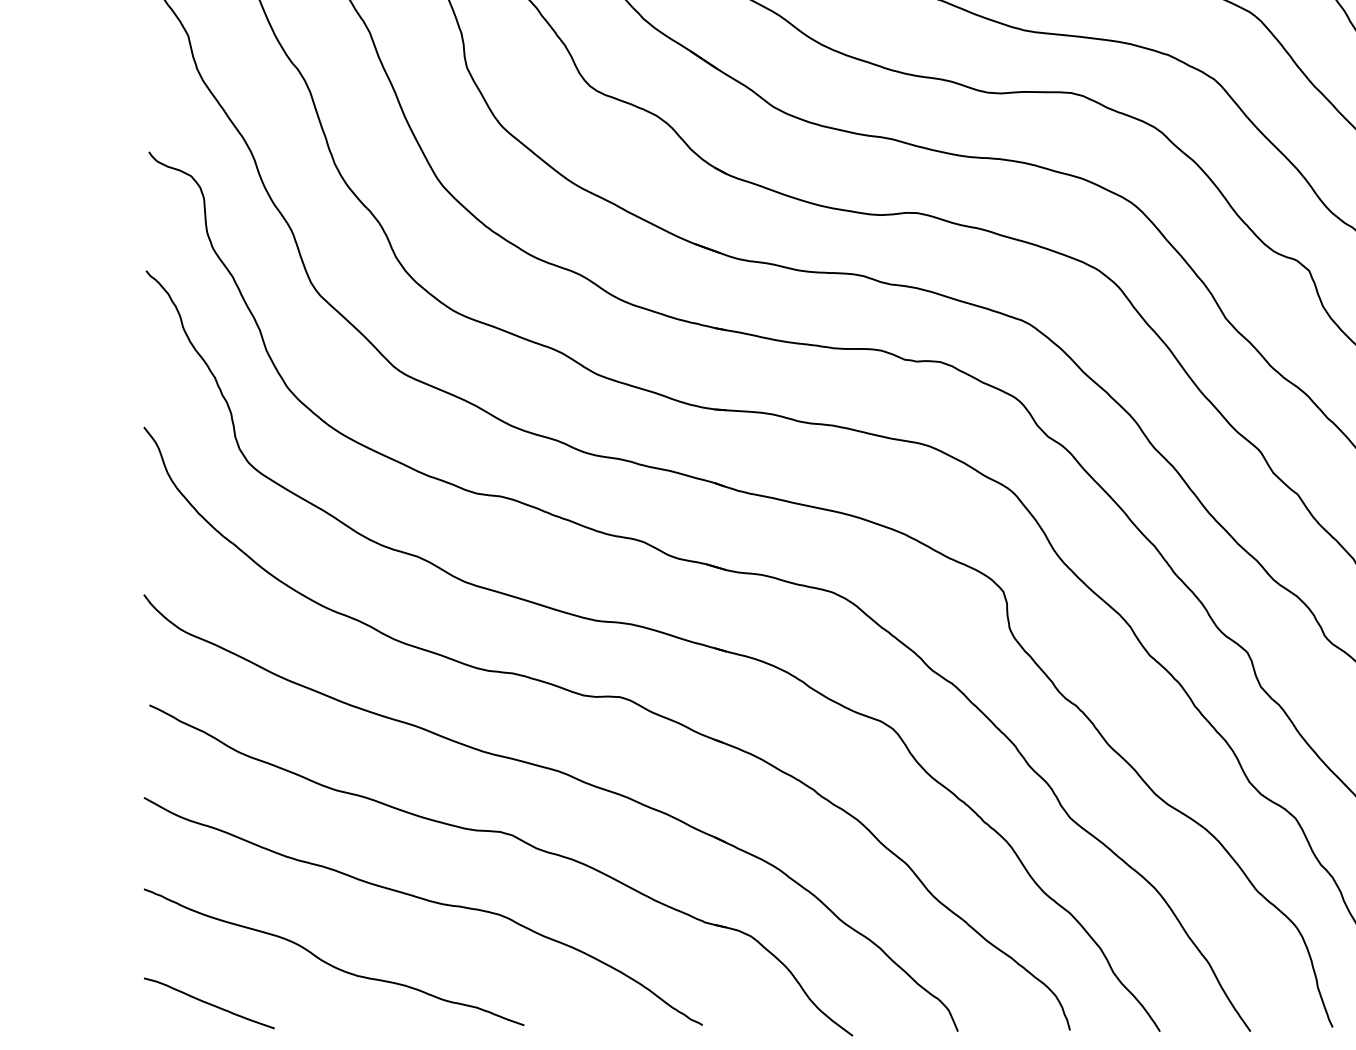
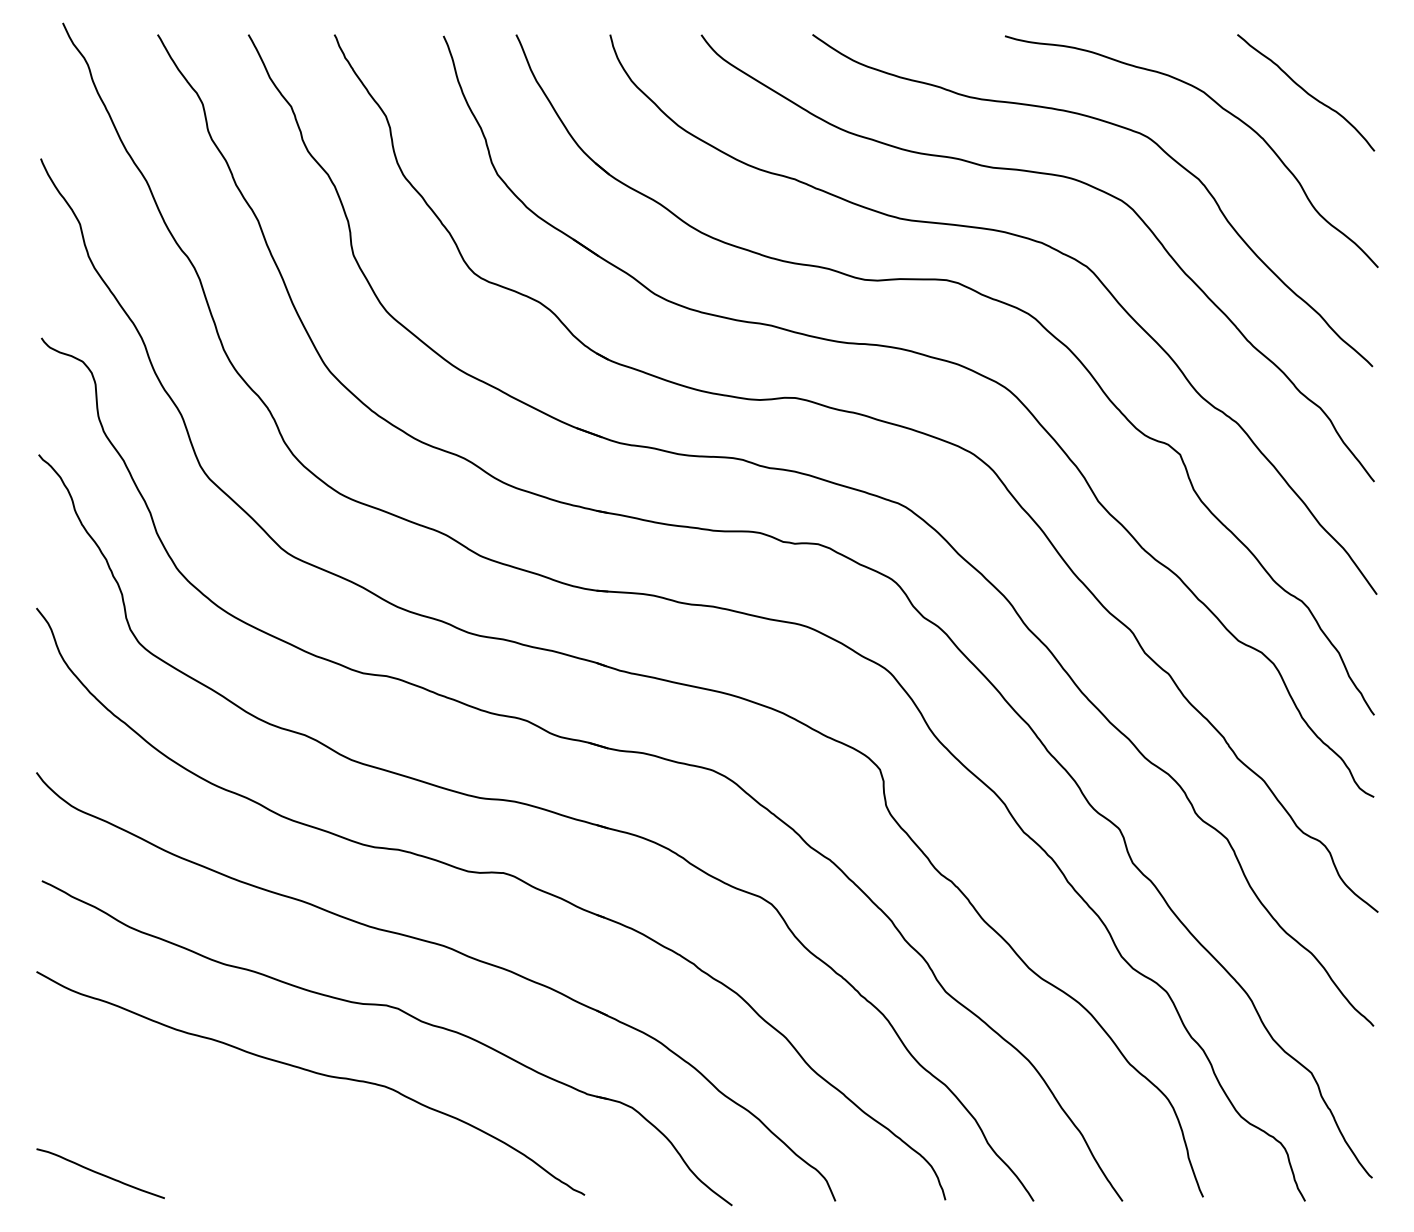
curve: (328, 962) -> (217, 1133), removed

